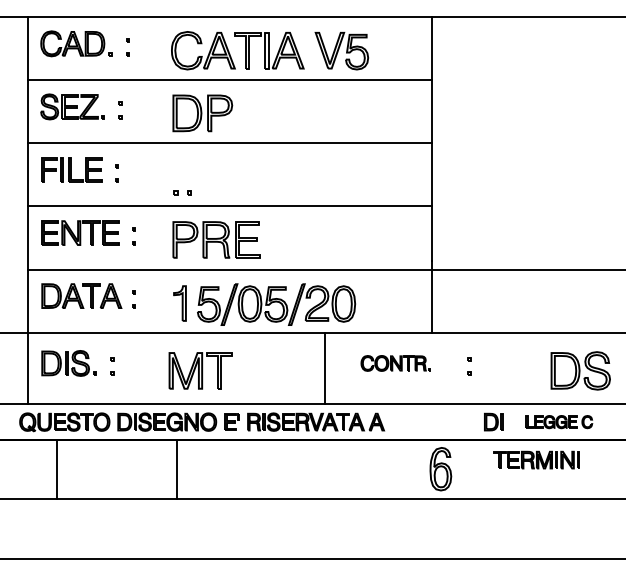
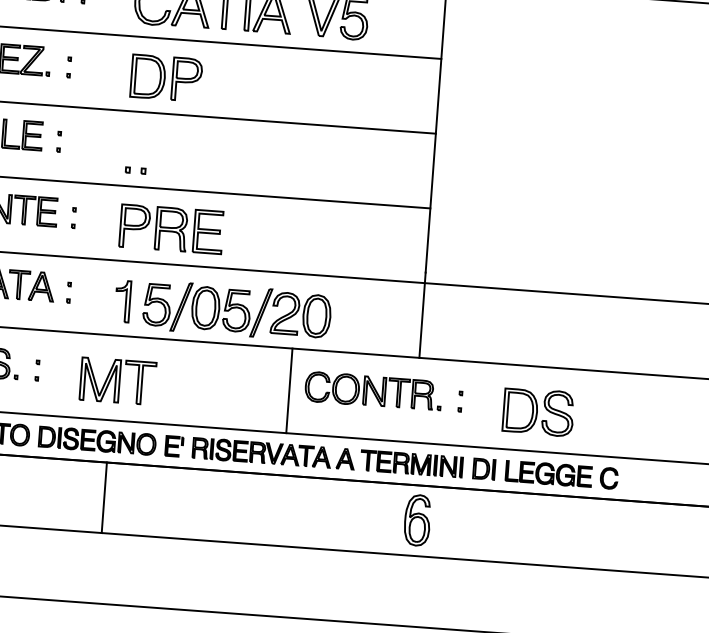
part: (395, 363) -> (372, 391), size x1.67
part: (200, 370) -> (117, 380), moved
part: (580, 370) -> (538, 411), moved
part: (559, 421) -> (562, 474), size x1.43
part: (536, 459) -> (411, 463), moved

